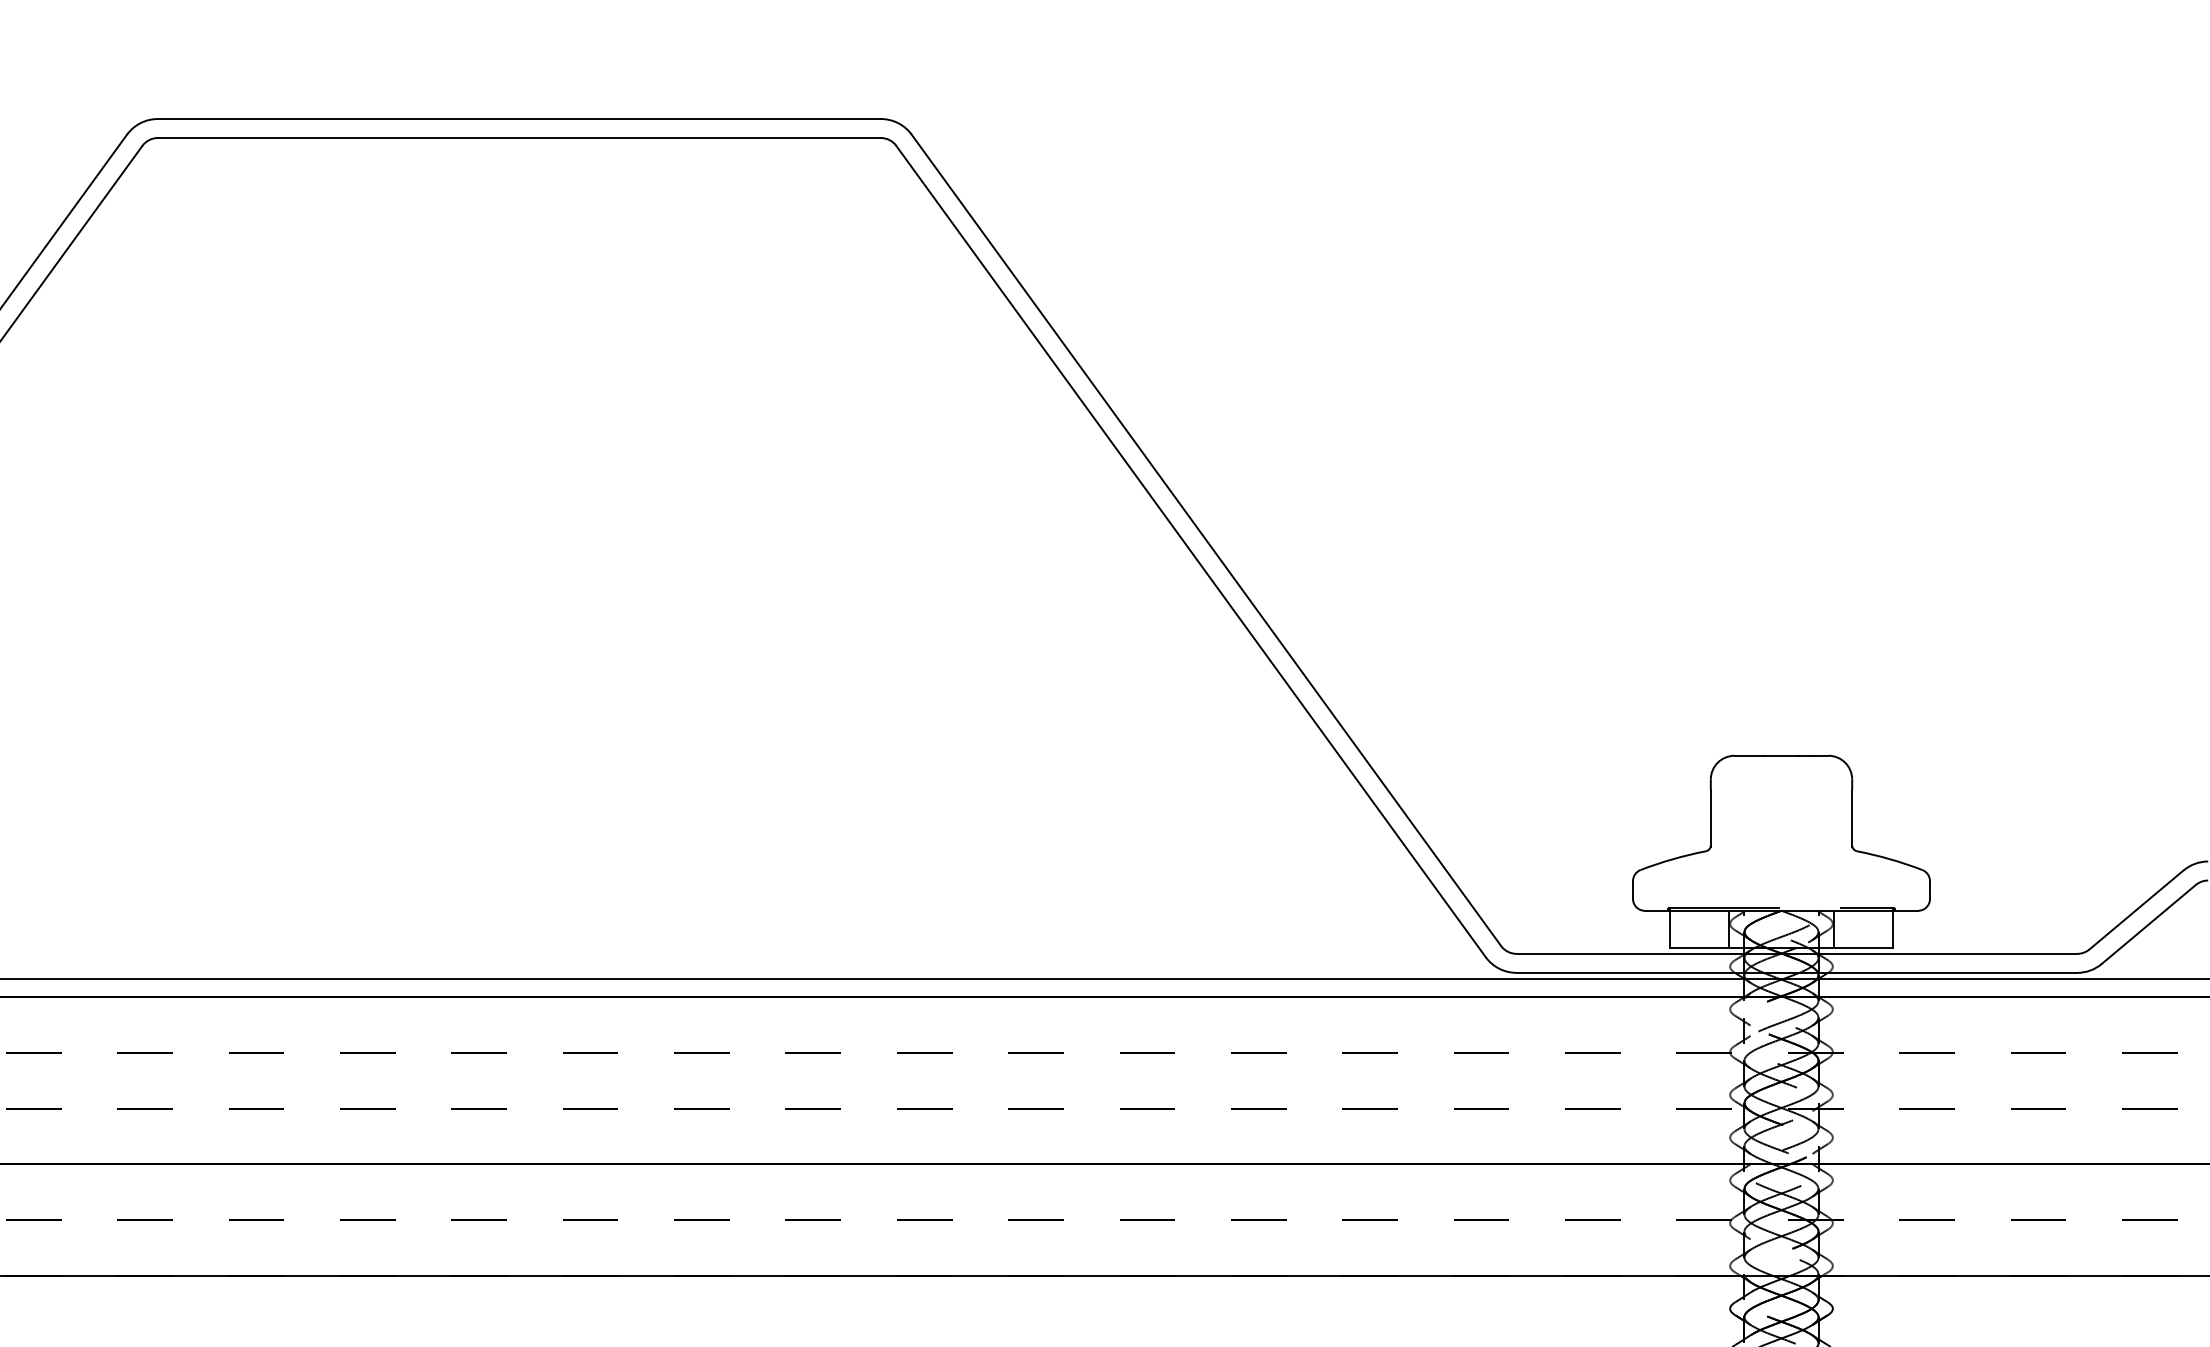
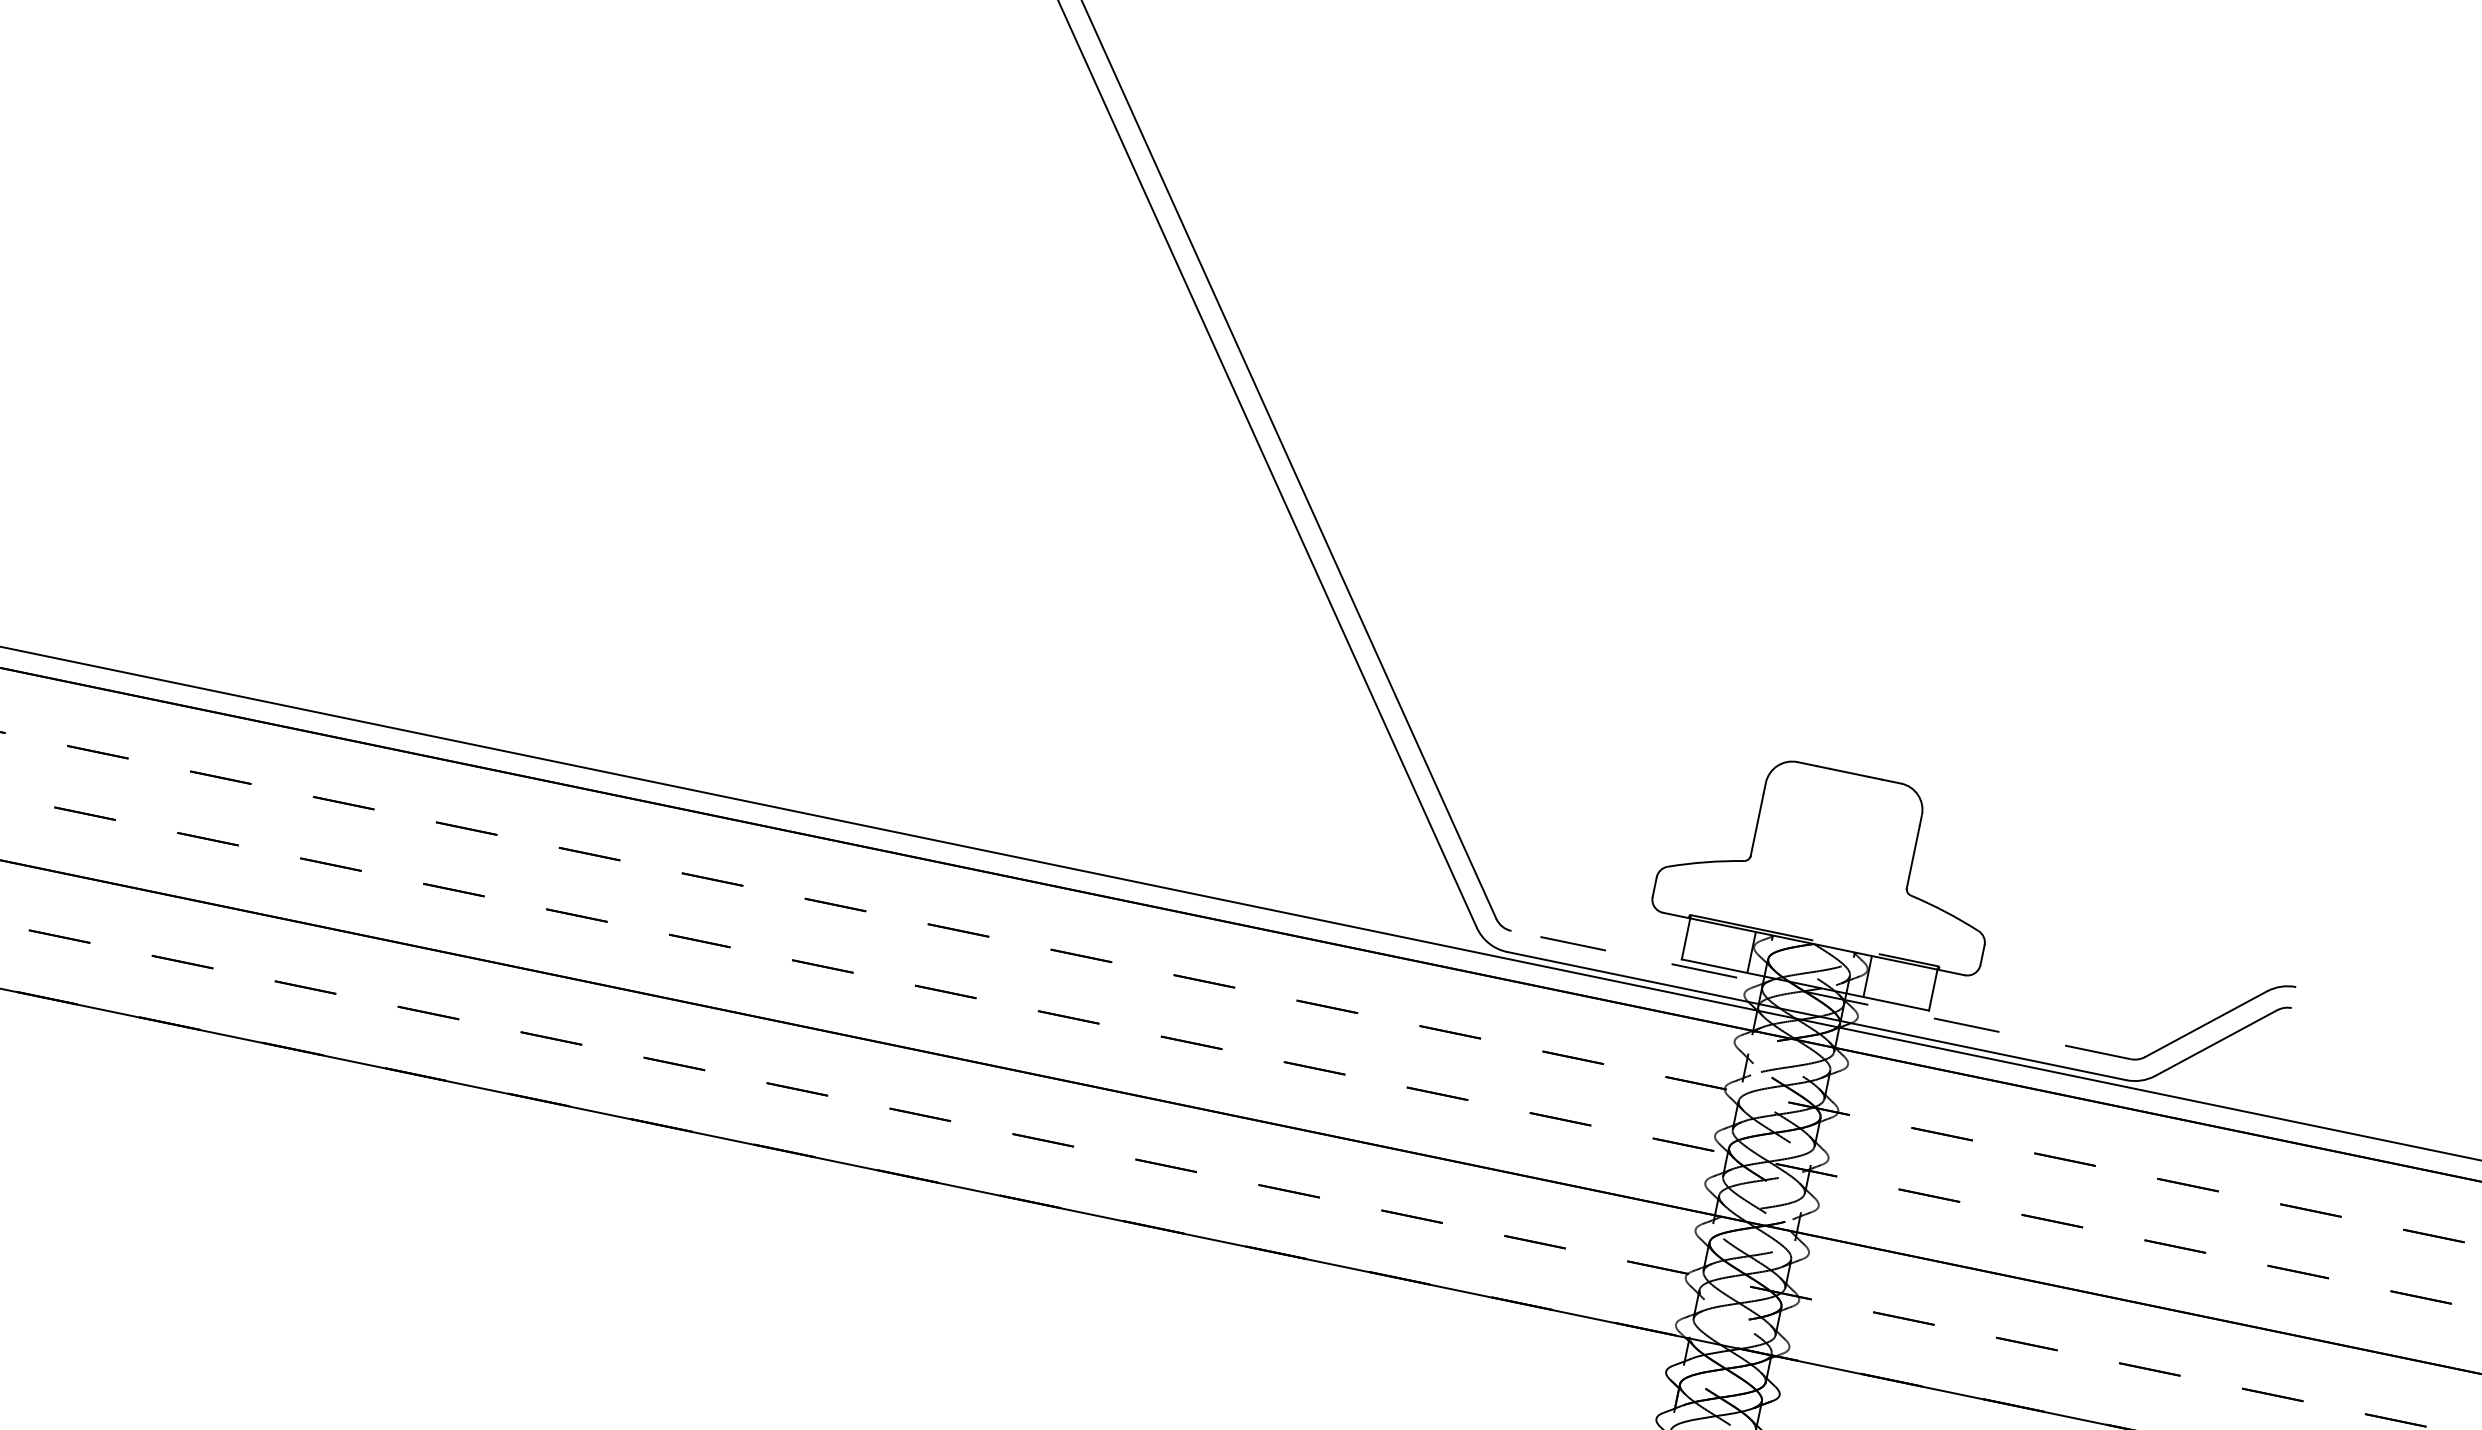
line: (1796, 953) -> (1820, 994), solid -> dashed

